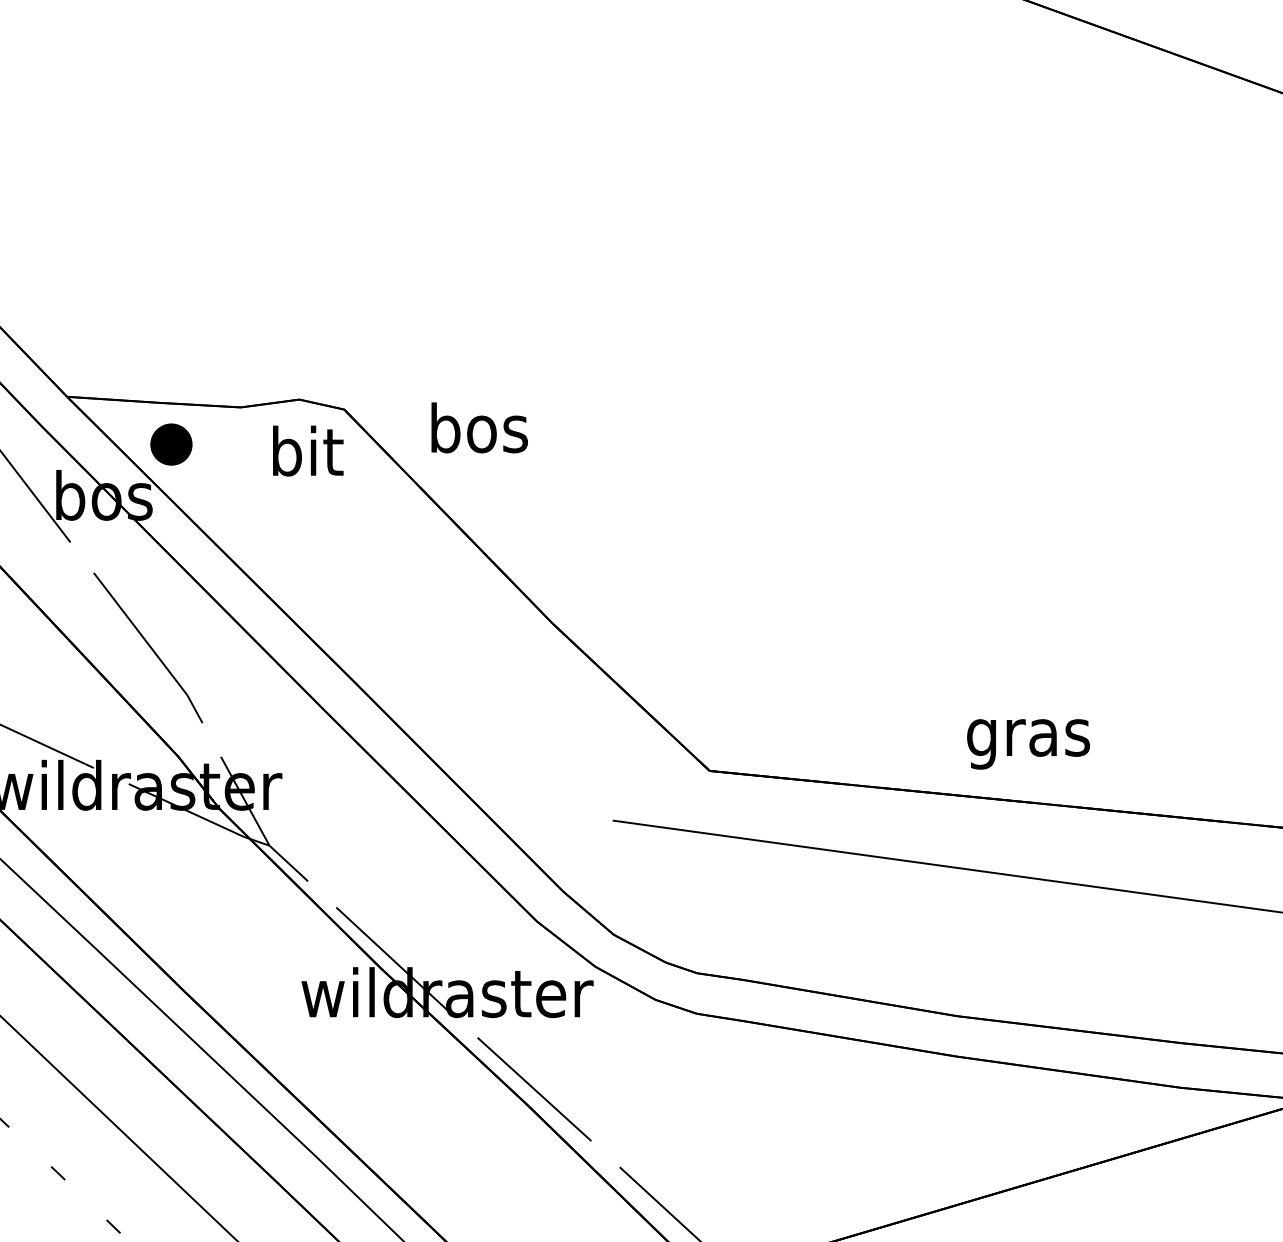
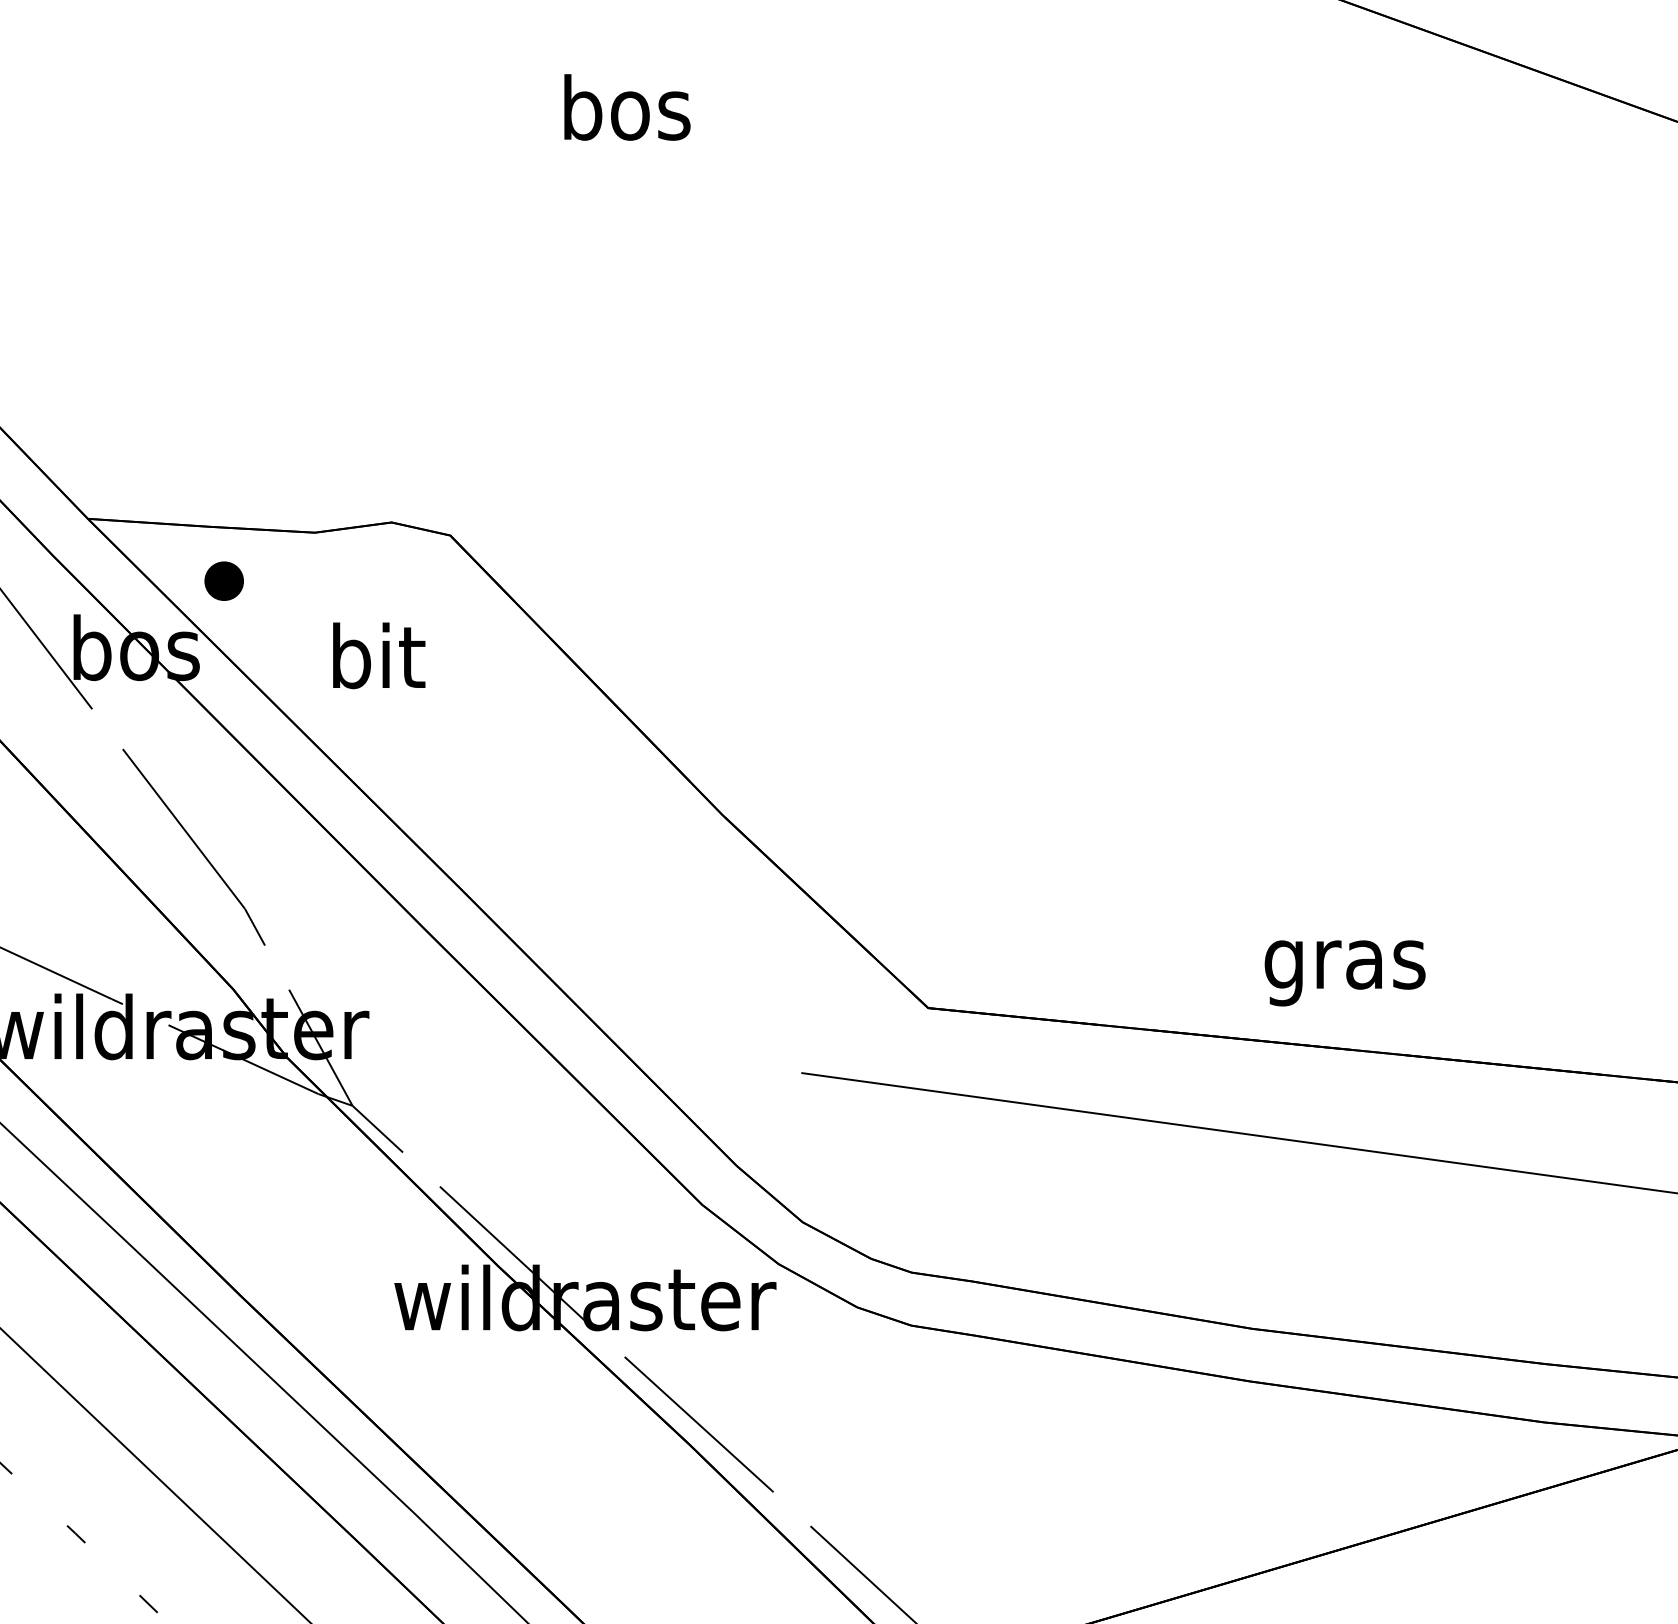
text: (479, 427) -> (627, 107), moved
part: (170, 443) -> (223, 580), size x0.71
text: (308, 450) -> (379, 655), moved

